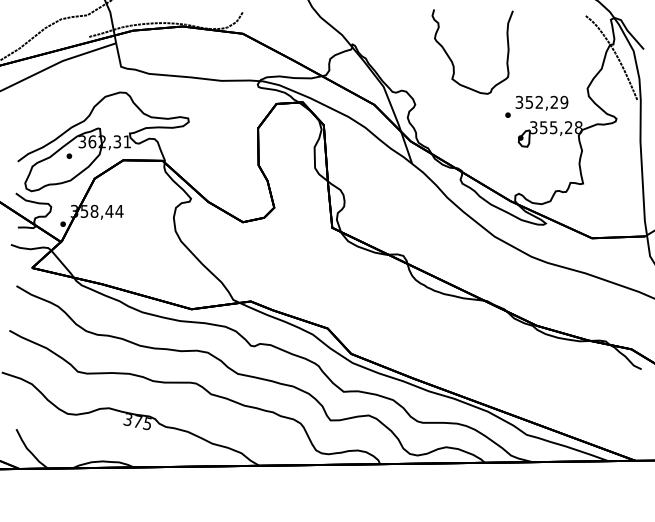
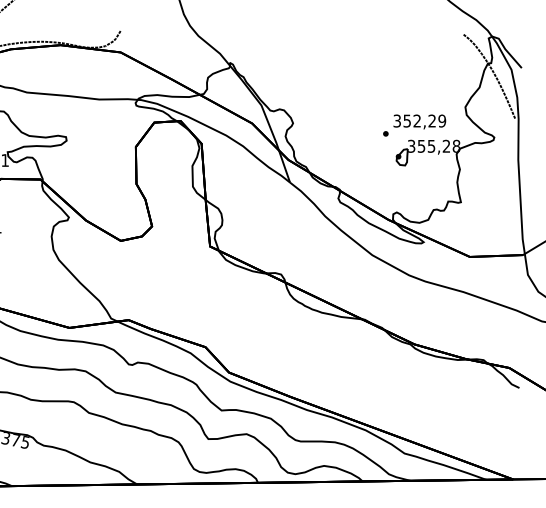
curve: (452, 60) -> (330, 79), removed

